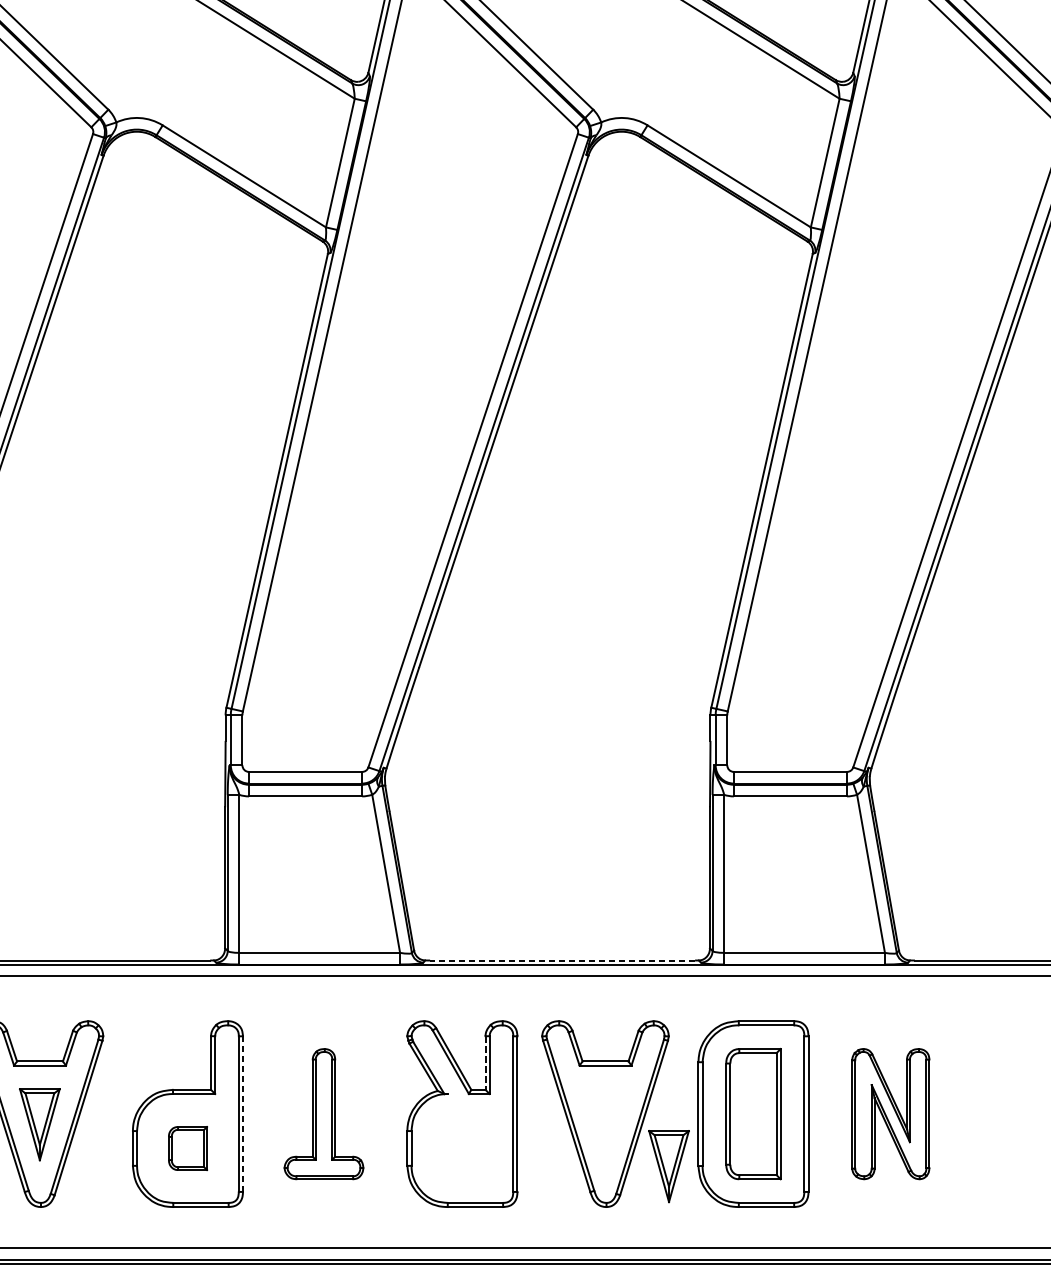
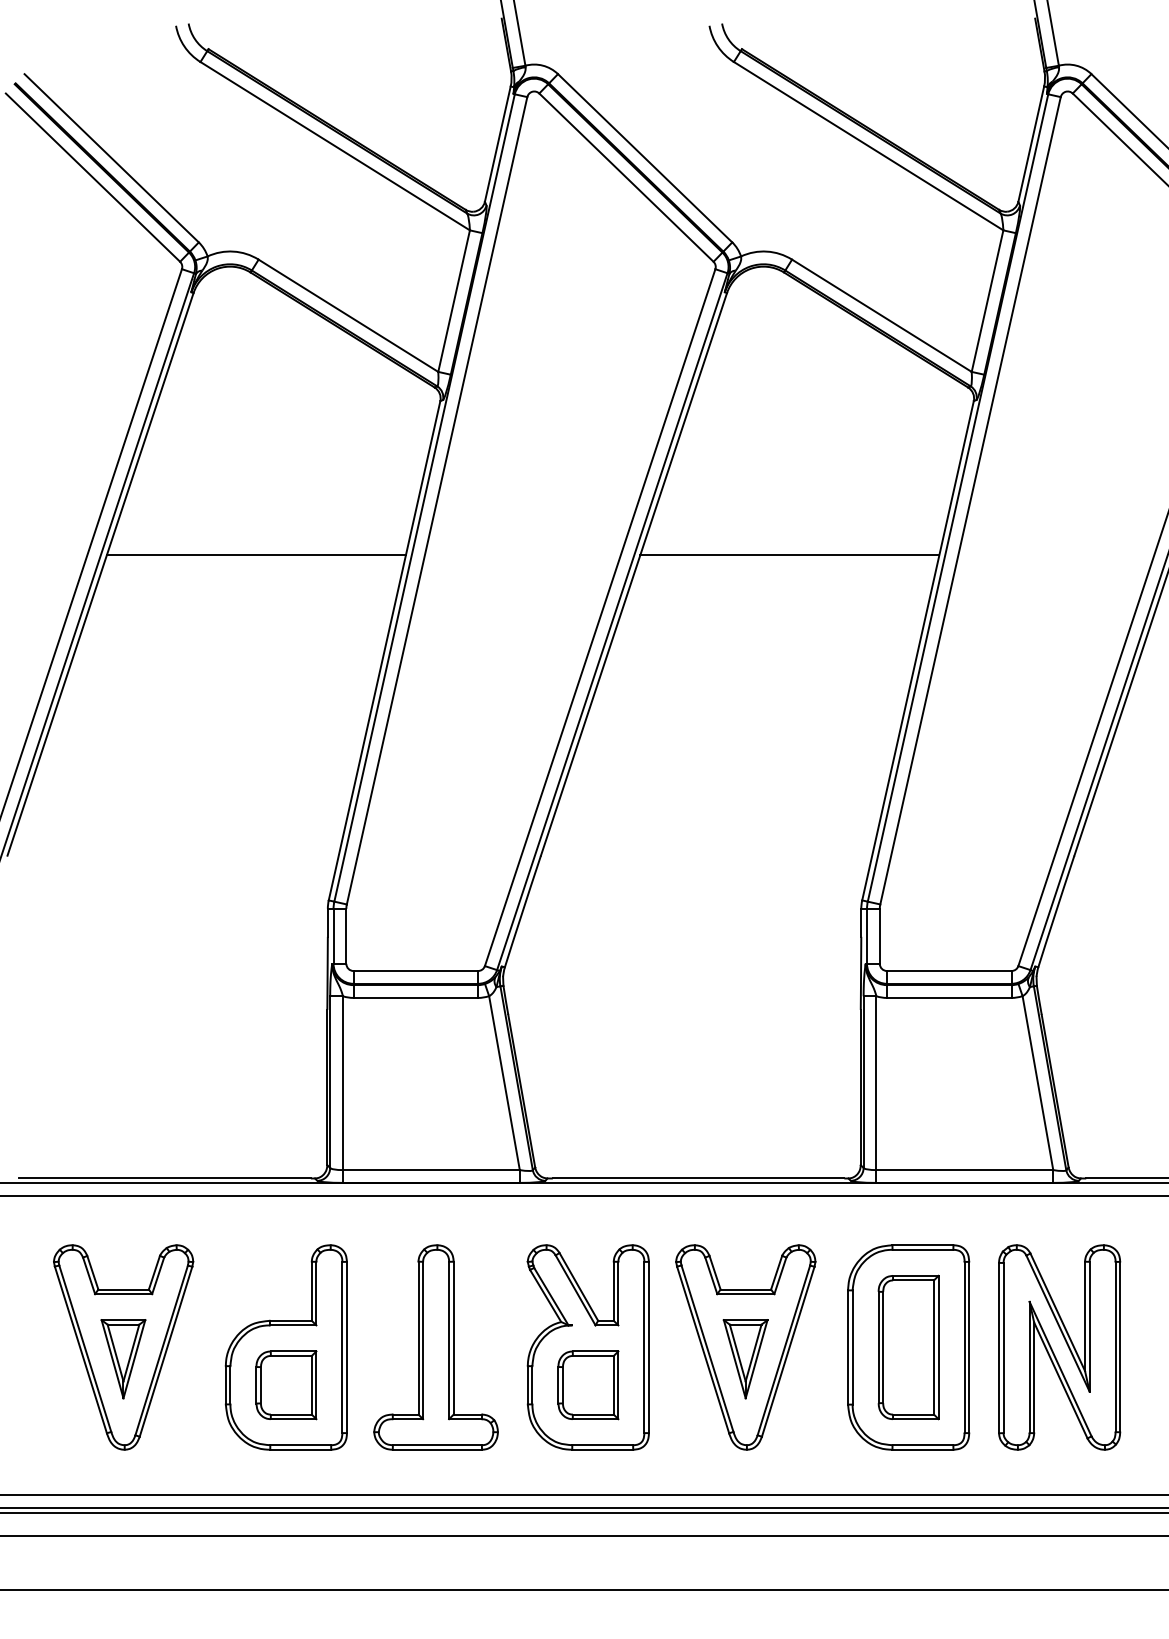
line: (159, 394) -> (255, 555), added
line: (645, 394) -> (789, 555), added
line: (562, 960) -> (698, 1178), dashed -> solid
line: (485, 1063) -> (613, 1291), dashed -> solid
line: (242, 1114) -> (346, 1347), dashed -> solid
part: (323, 1114) -> (435, 1347), size x1.43
part: (890, 1114) -> (1059, 1347), size x1.43
part: (188, 1148) -> (286, 1385), size x1.43
part: (462, 1148) -> (588, 1385), added
part: (668, 1166) -> (745, 1359), moved

